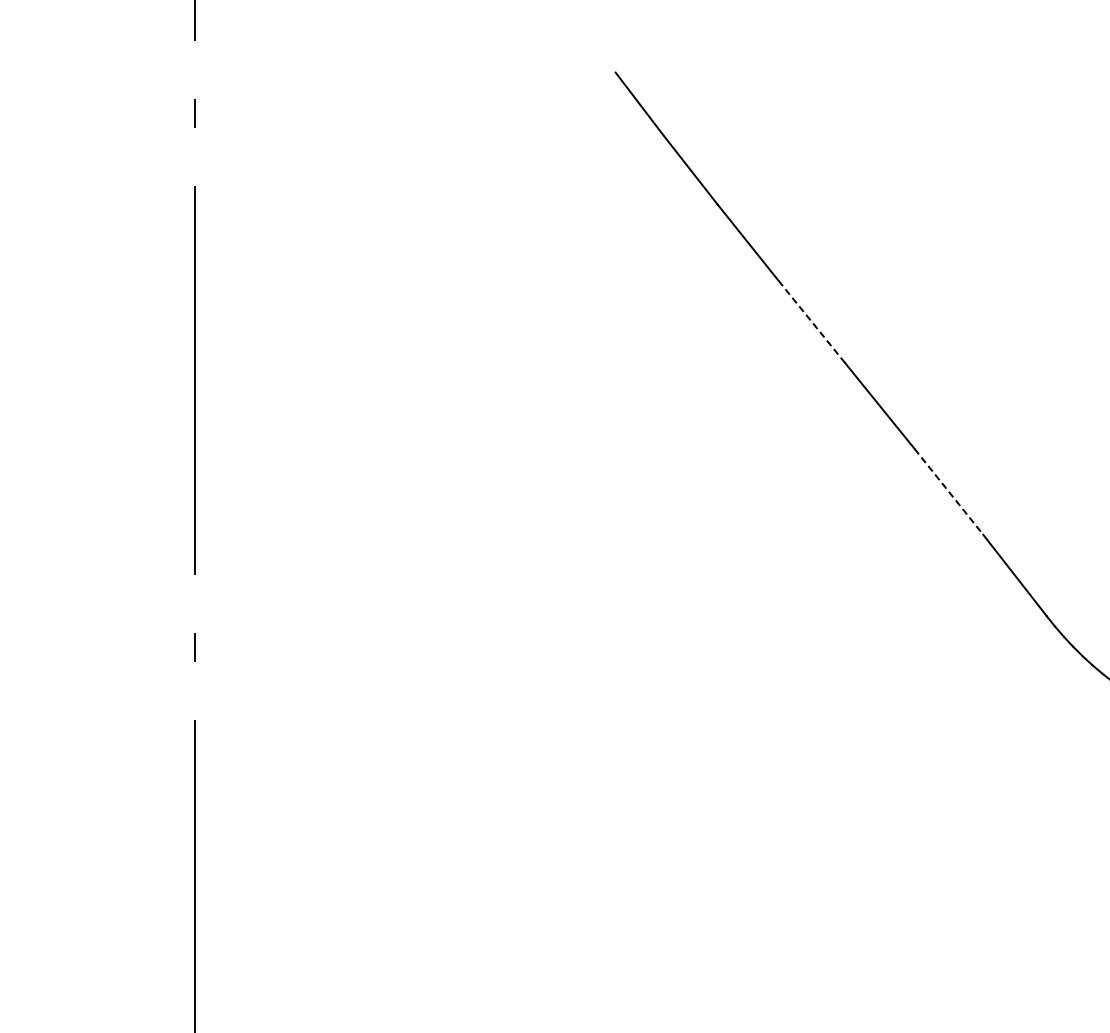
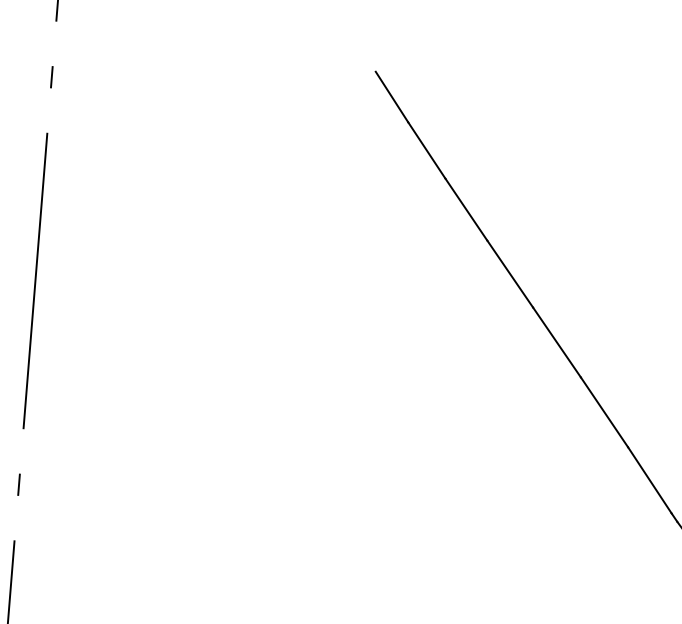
line: (811, 321) -> (510, 273), dashed -> solid
line: (949, 492) -> (604, 412), dashed -> solid

